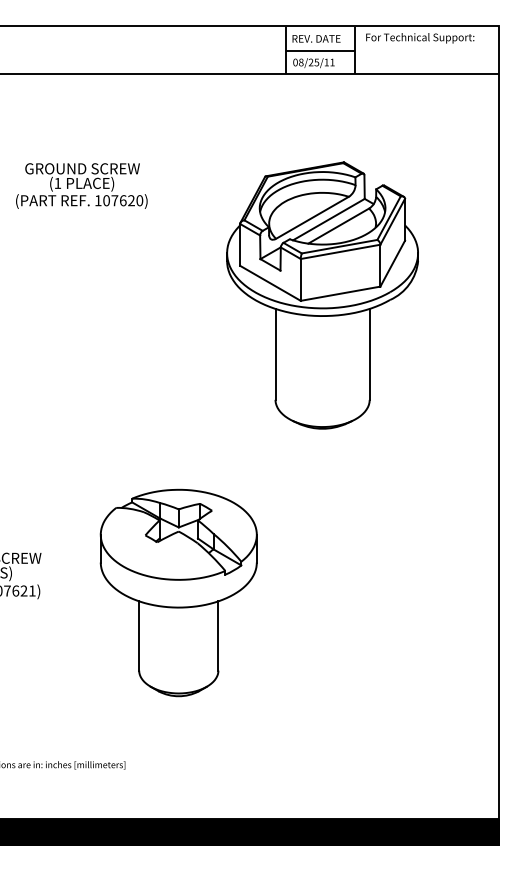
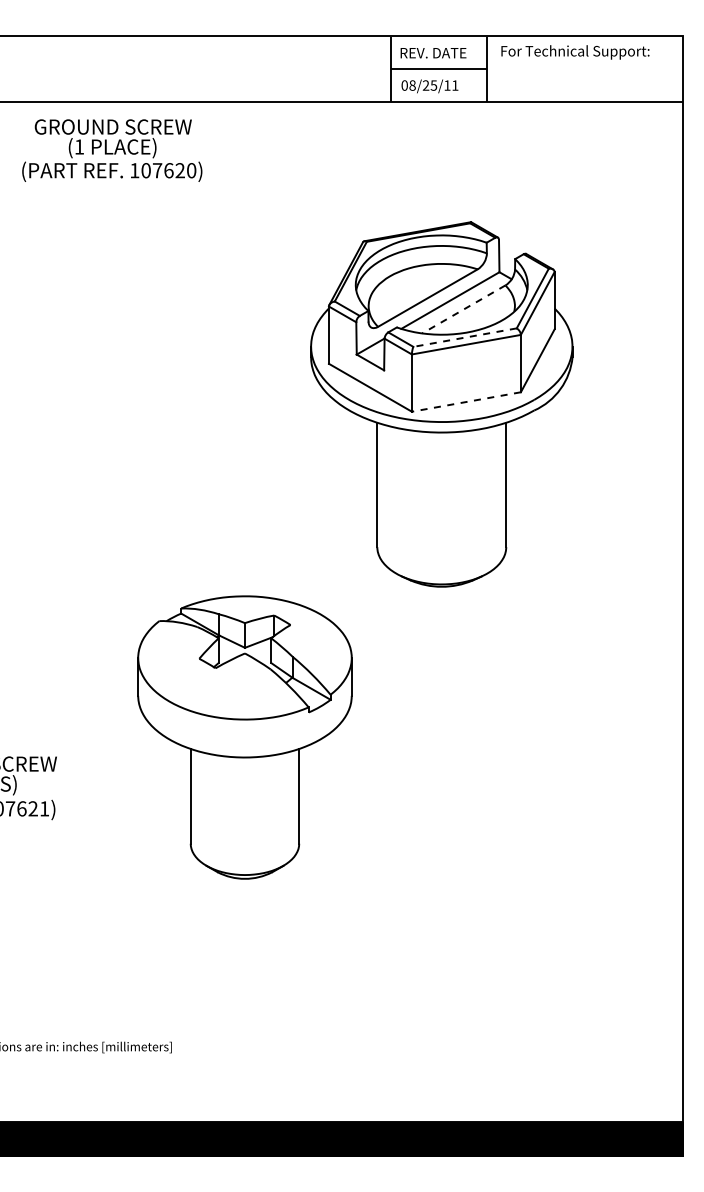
text: (81, 185) -> (112, 150), moved
line: (338, 226) -> (463, 309), solid -> dashed
line: (339, 246) -> (465, 337), solid -> dashed
line: (339, 294) -> (465, 402), solid -> dashed
part: (178, 592) -> (244, 737), moved

